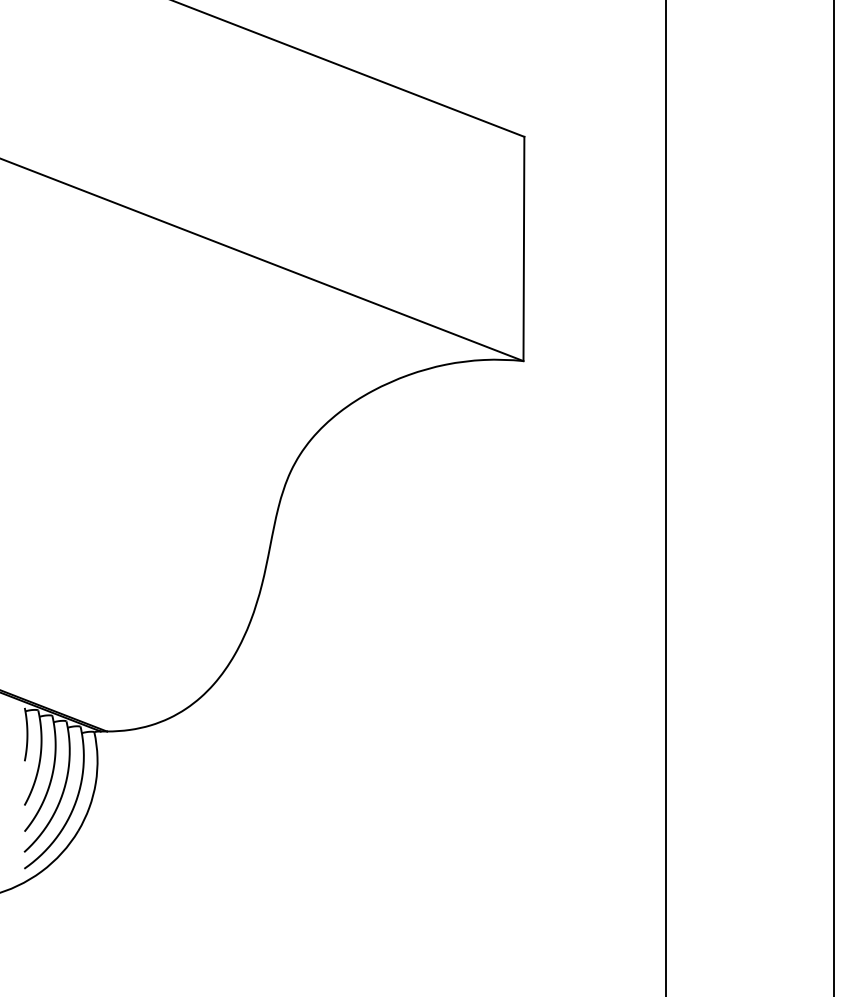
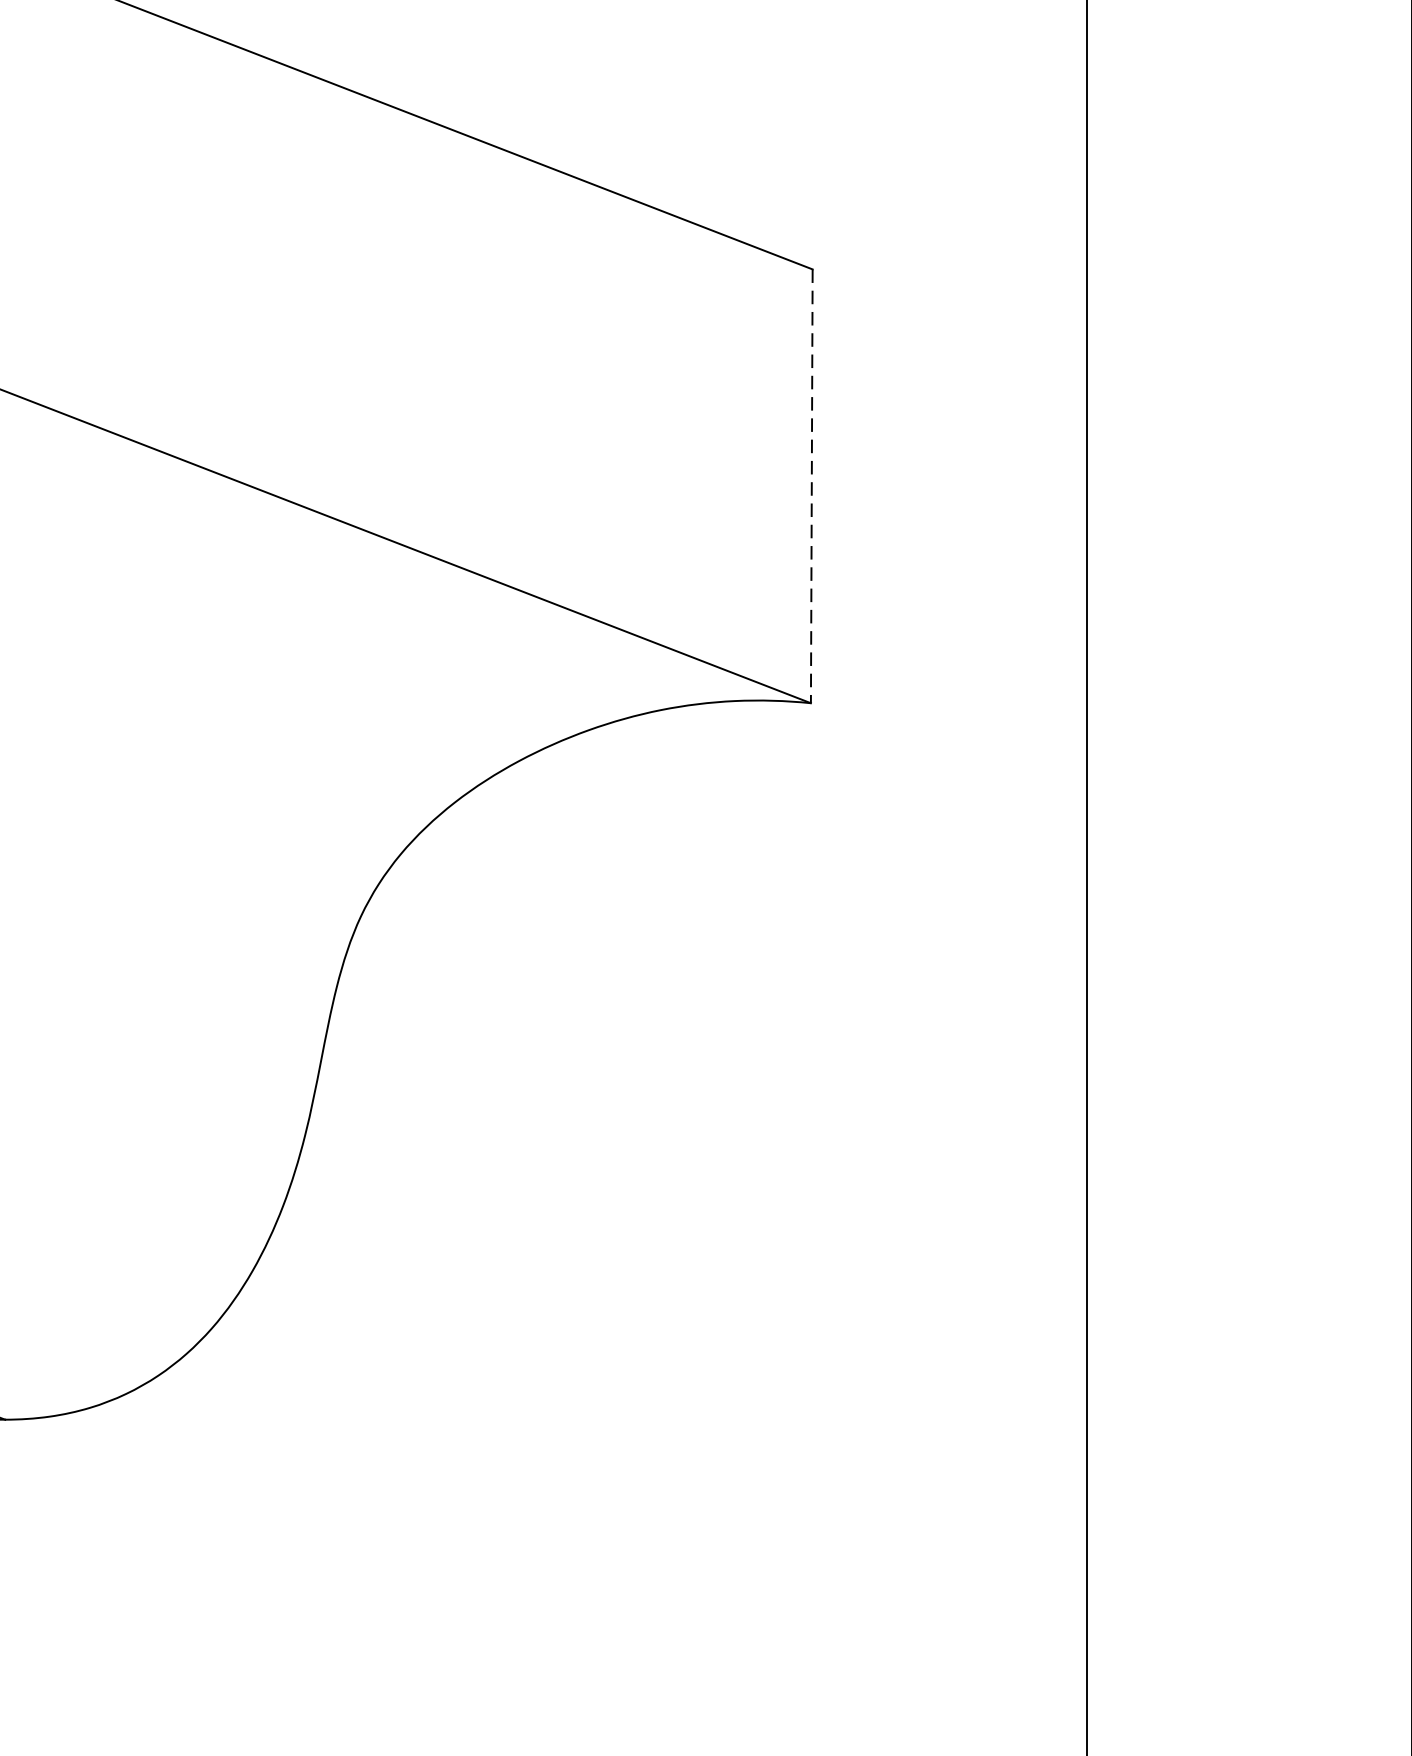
line: (523, 249) -> (810, 487), solid -> dashed

